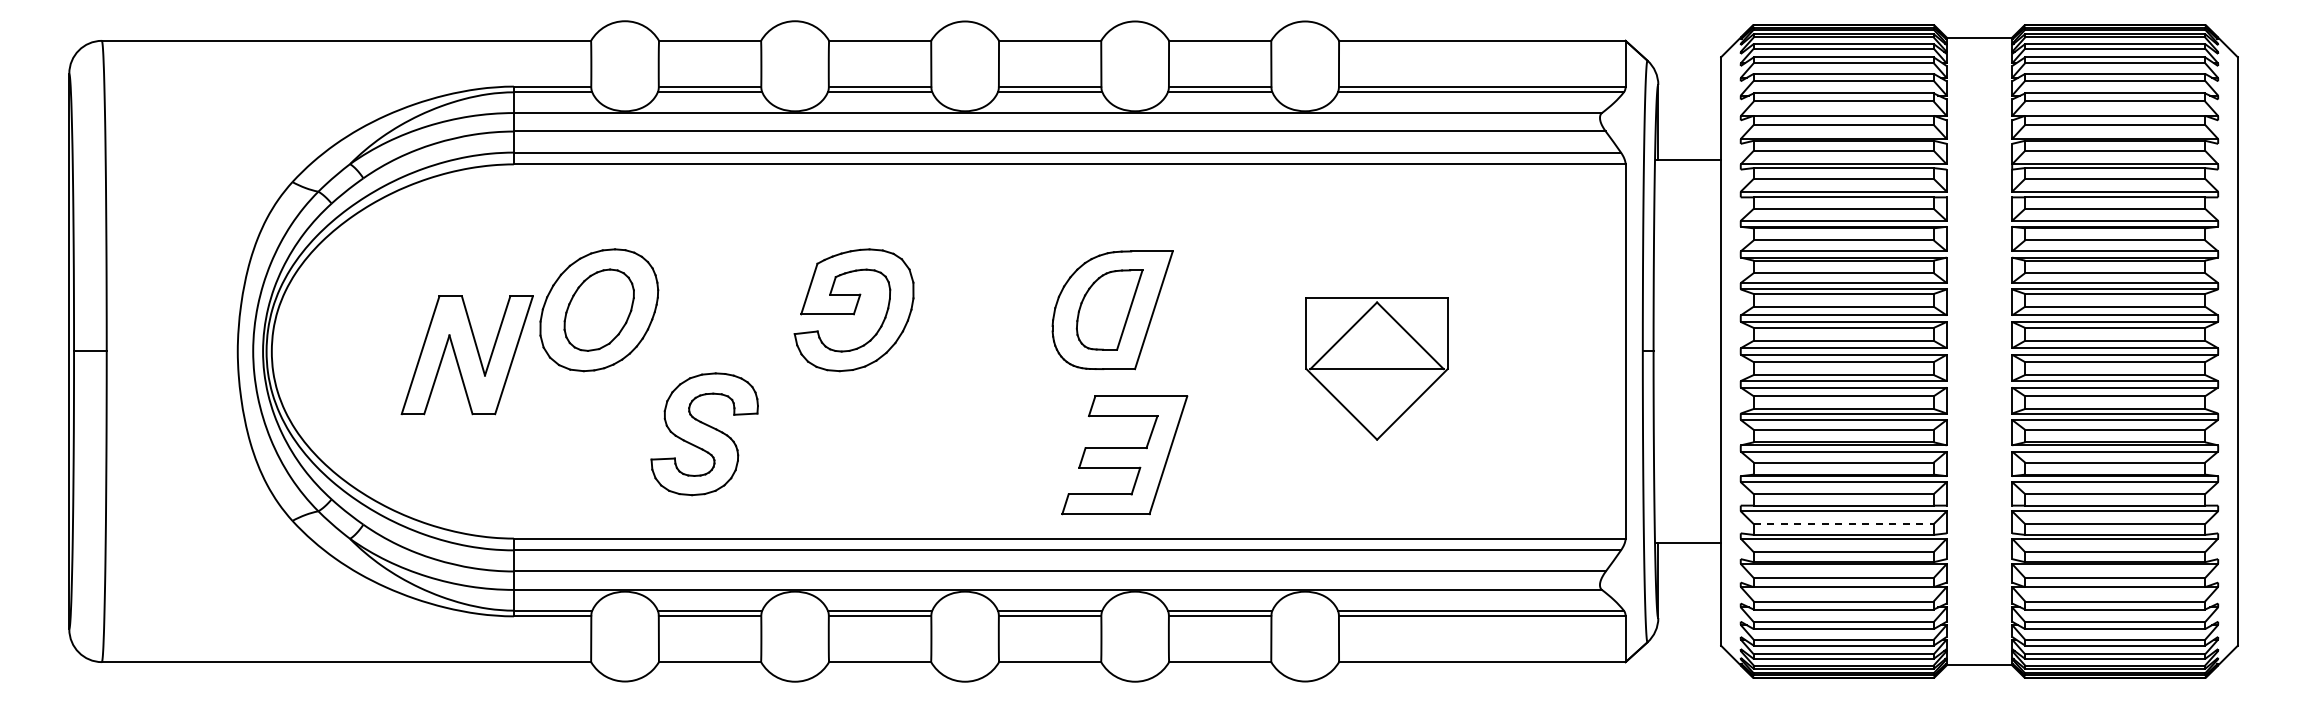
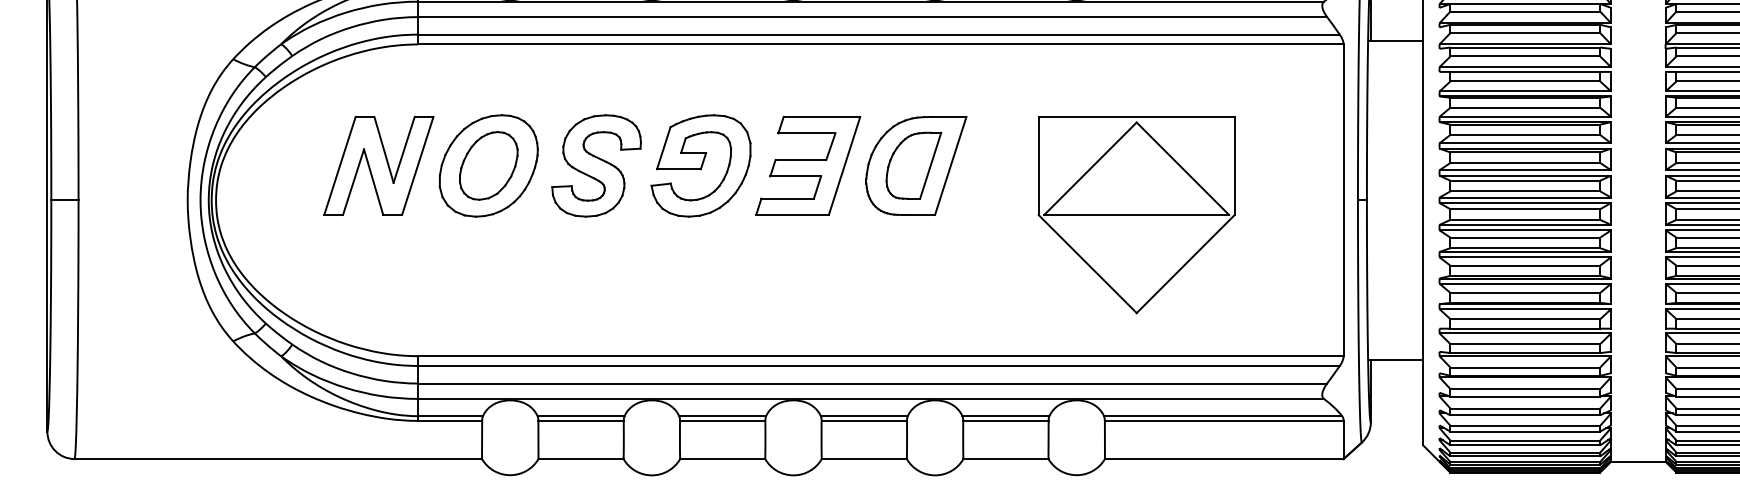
part: (466, 355) -> (378, 166), moved
part: (1376, 368) -> (1136, 214), size x1.67
part: (704, 434) -> (596, 166), moved
part: (1124, 455) -> (807, 166), moved
line: (1843, 524) -> (1525, 344), dashed -> solid

